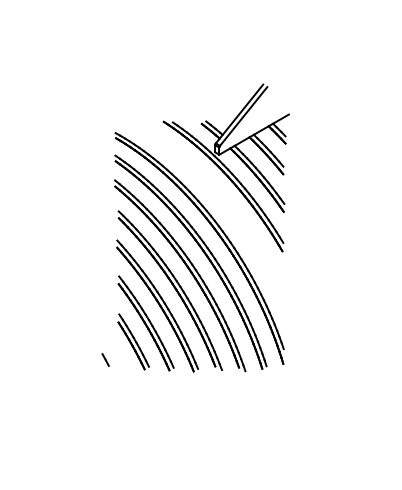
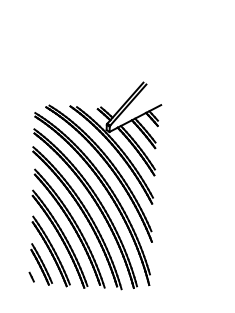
part: (218, 200) -> (107, 164), added
line: (105, 359) -> (31, 276), moved

